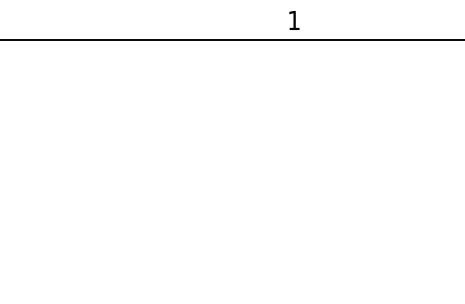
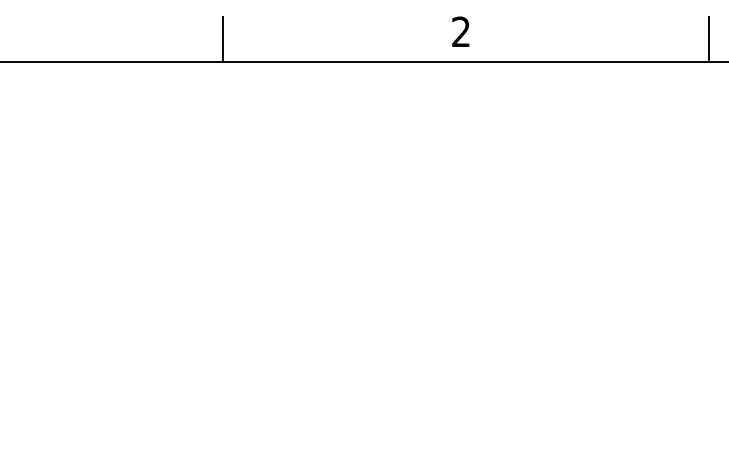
text: (293, 19) -> (460, 30), 1 -> 2
line: (141, 24) -> (221, 38), added
line: (452, 24) -> (709, 38), added

